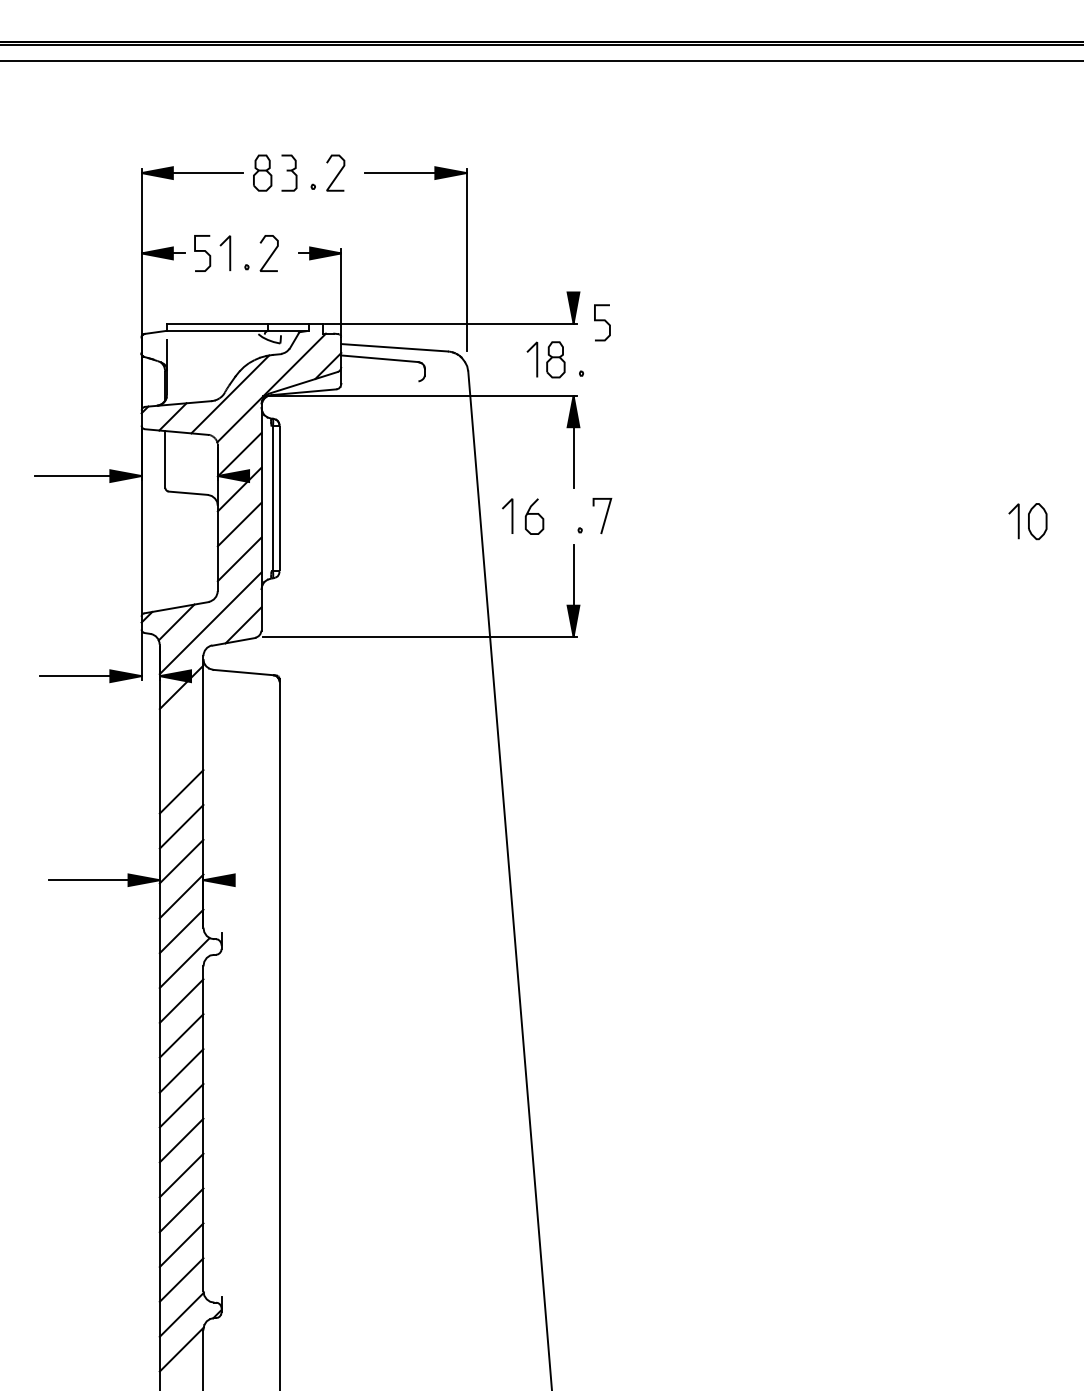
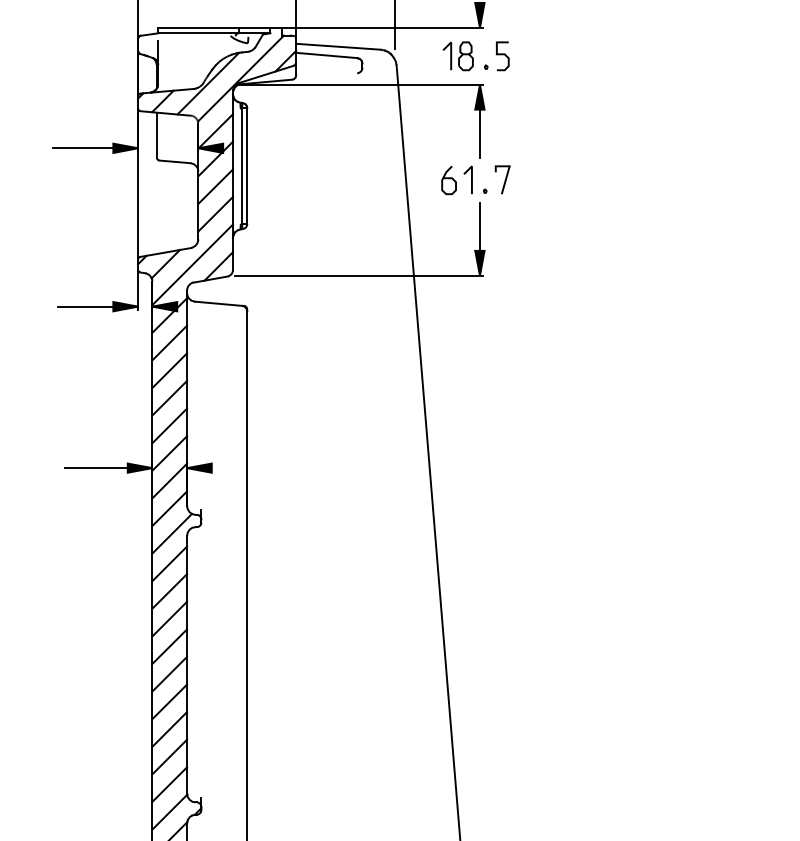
curve: (602, 321) -> (502, 55), moved
line: (511, 515) -> (471, 179), moved
line: (181, 721) -> (169, 342), added
line: (181, 756) -> (169, 370), added

